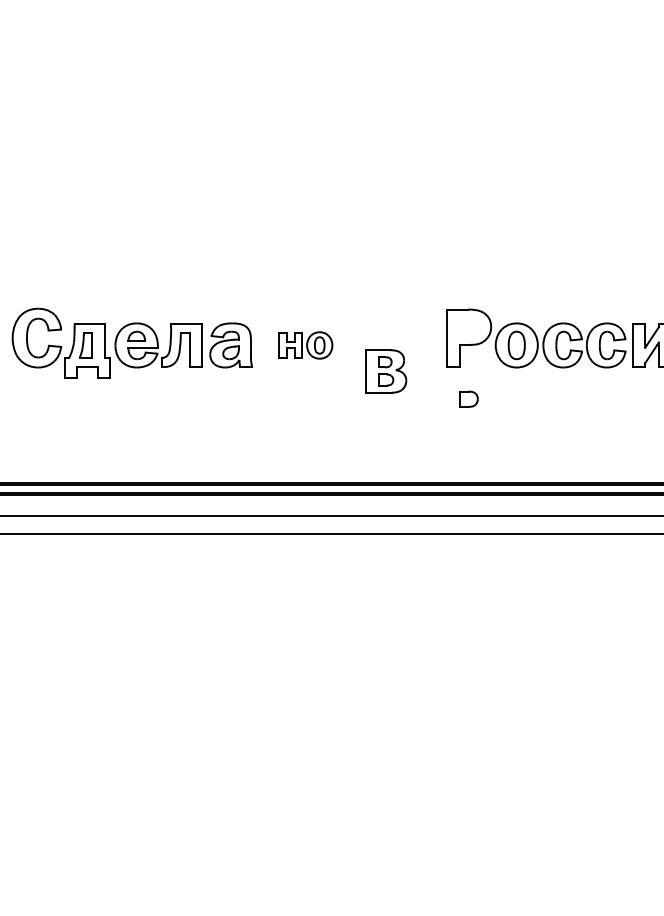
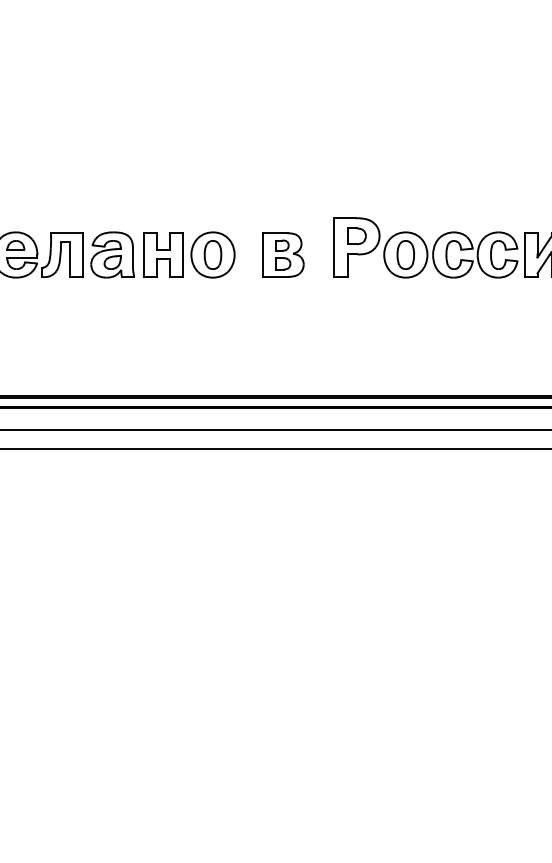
part: (305, 345) -> (189, 255), size x1.67
part: (386, 371) -> (283, 255), moved
part: (468, 398) -> (356, 235), moved

